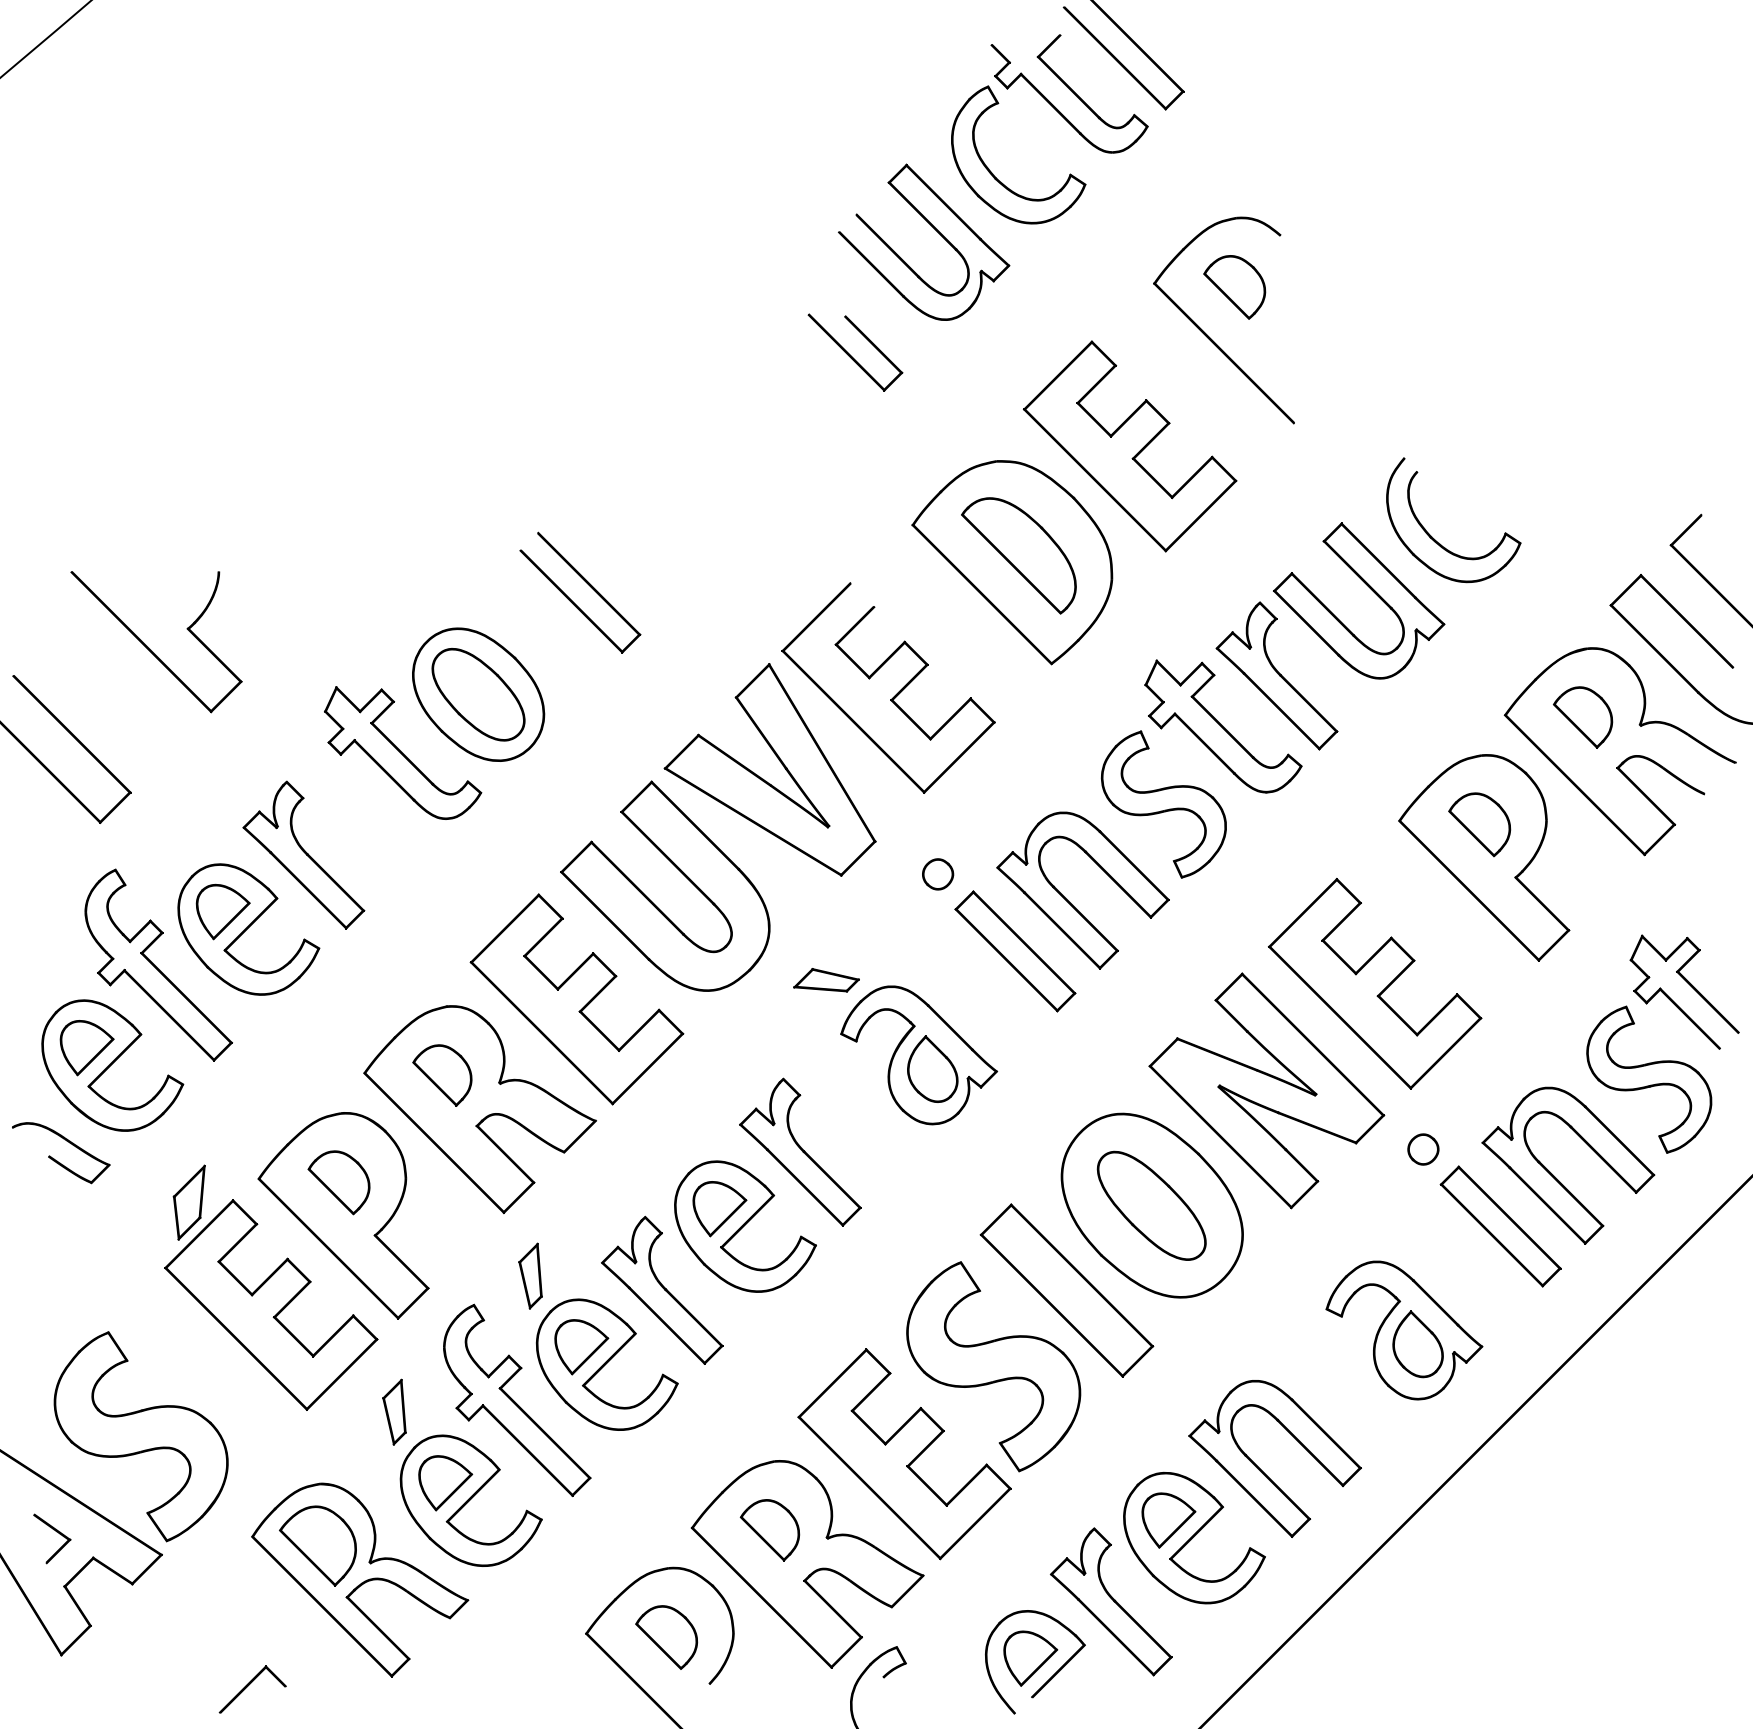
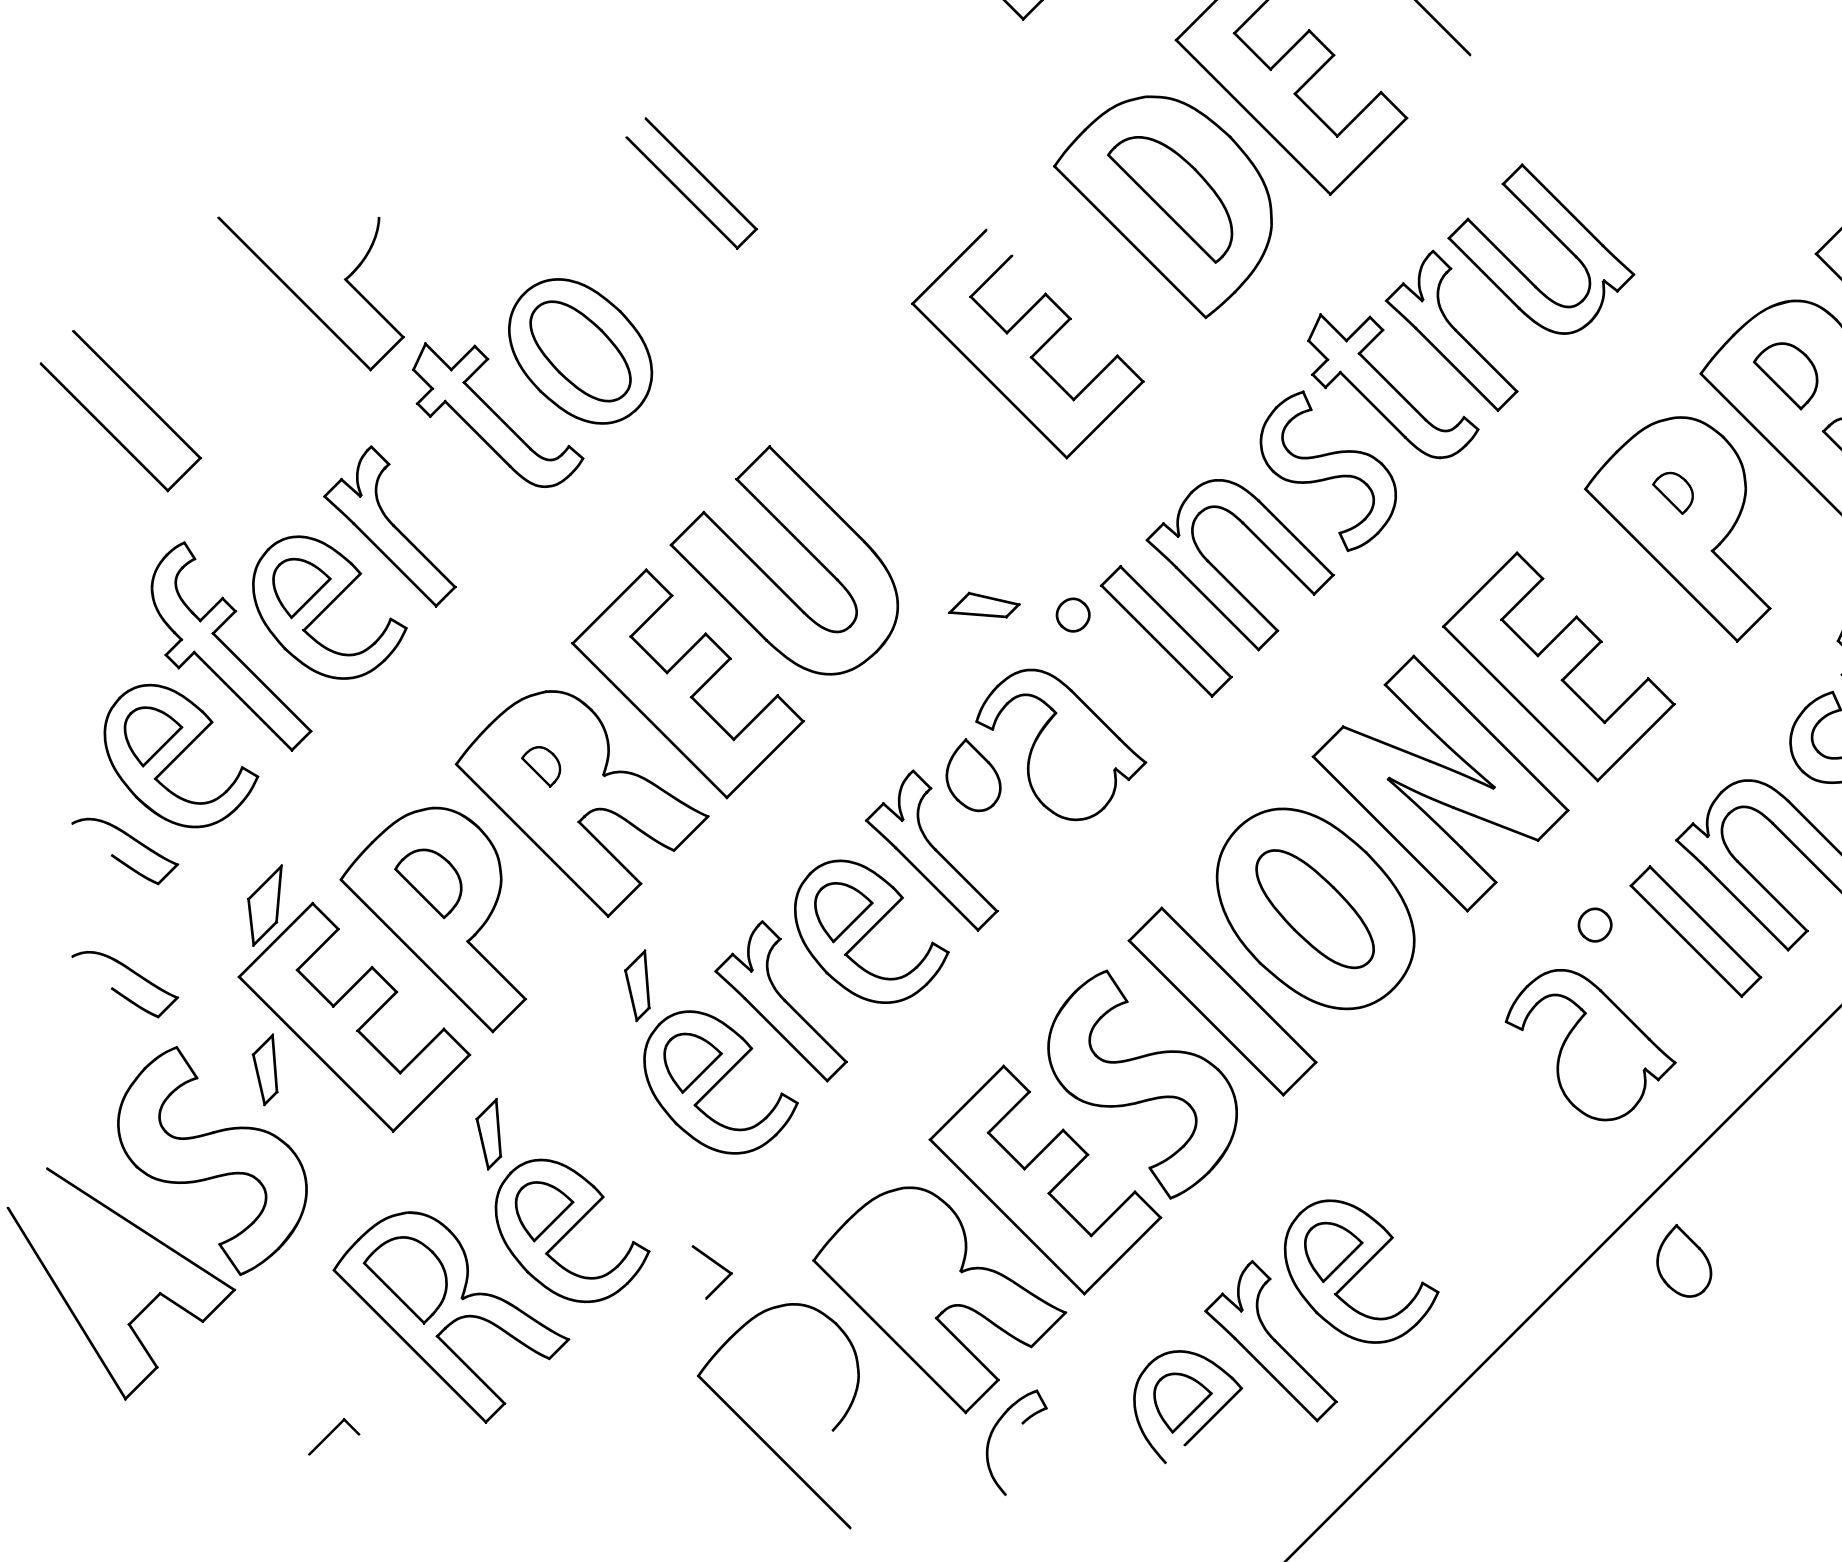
part: (1434, 538) -> (1623, 180), removed
part: (587, 584) -> (699, 174), moved
part: (149, 648) -> (303, 300), moved
part: (763, 778) -> (891, 442), removed
part: (1479, 824) -> (1672, 492), size x0.6
part: (938, 874) -> (1073, 615), moved
part: (826, 980) -> (984, 605), moved
part: (932, 1068) -> (973, 774), moved
part: (442, 1075) -> (541, 766), size x0.6
part: (1423, 1149) -> (1595, 925), moved
part: (57, 1282) -> (121, 992), added
part: (1417, 1344) -> (1683, 1261), moved
part: (189, 1352) -> (265, 1069), added
part: (517, 1400) -> (623, 1121), removed
part: (1262, 1470) -> (1435, 1197), removed
part: (769, 1530) -> (897, 1263), removed
part: (56, 1532) -> (716, 1265), moved
part: (666, 1637) -> (785, 1380), removed
part: (252, 1689) -> (333, 1436), size x0.7

